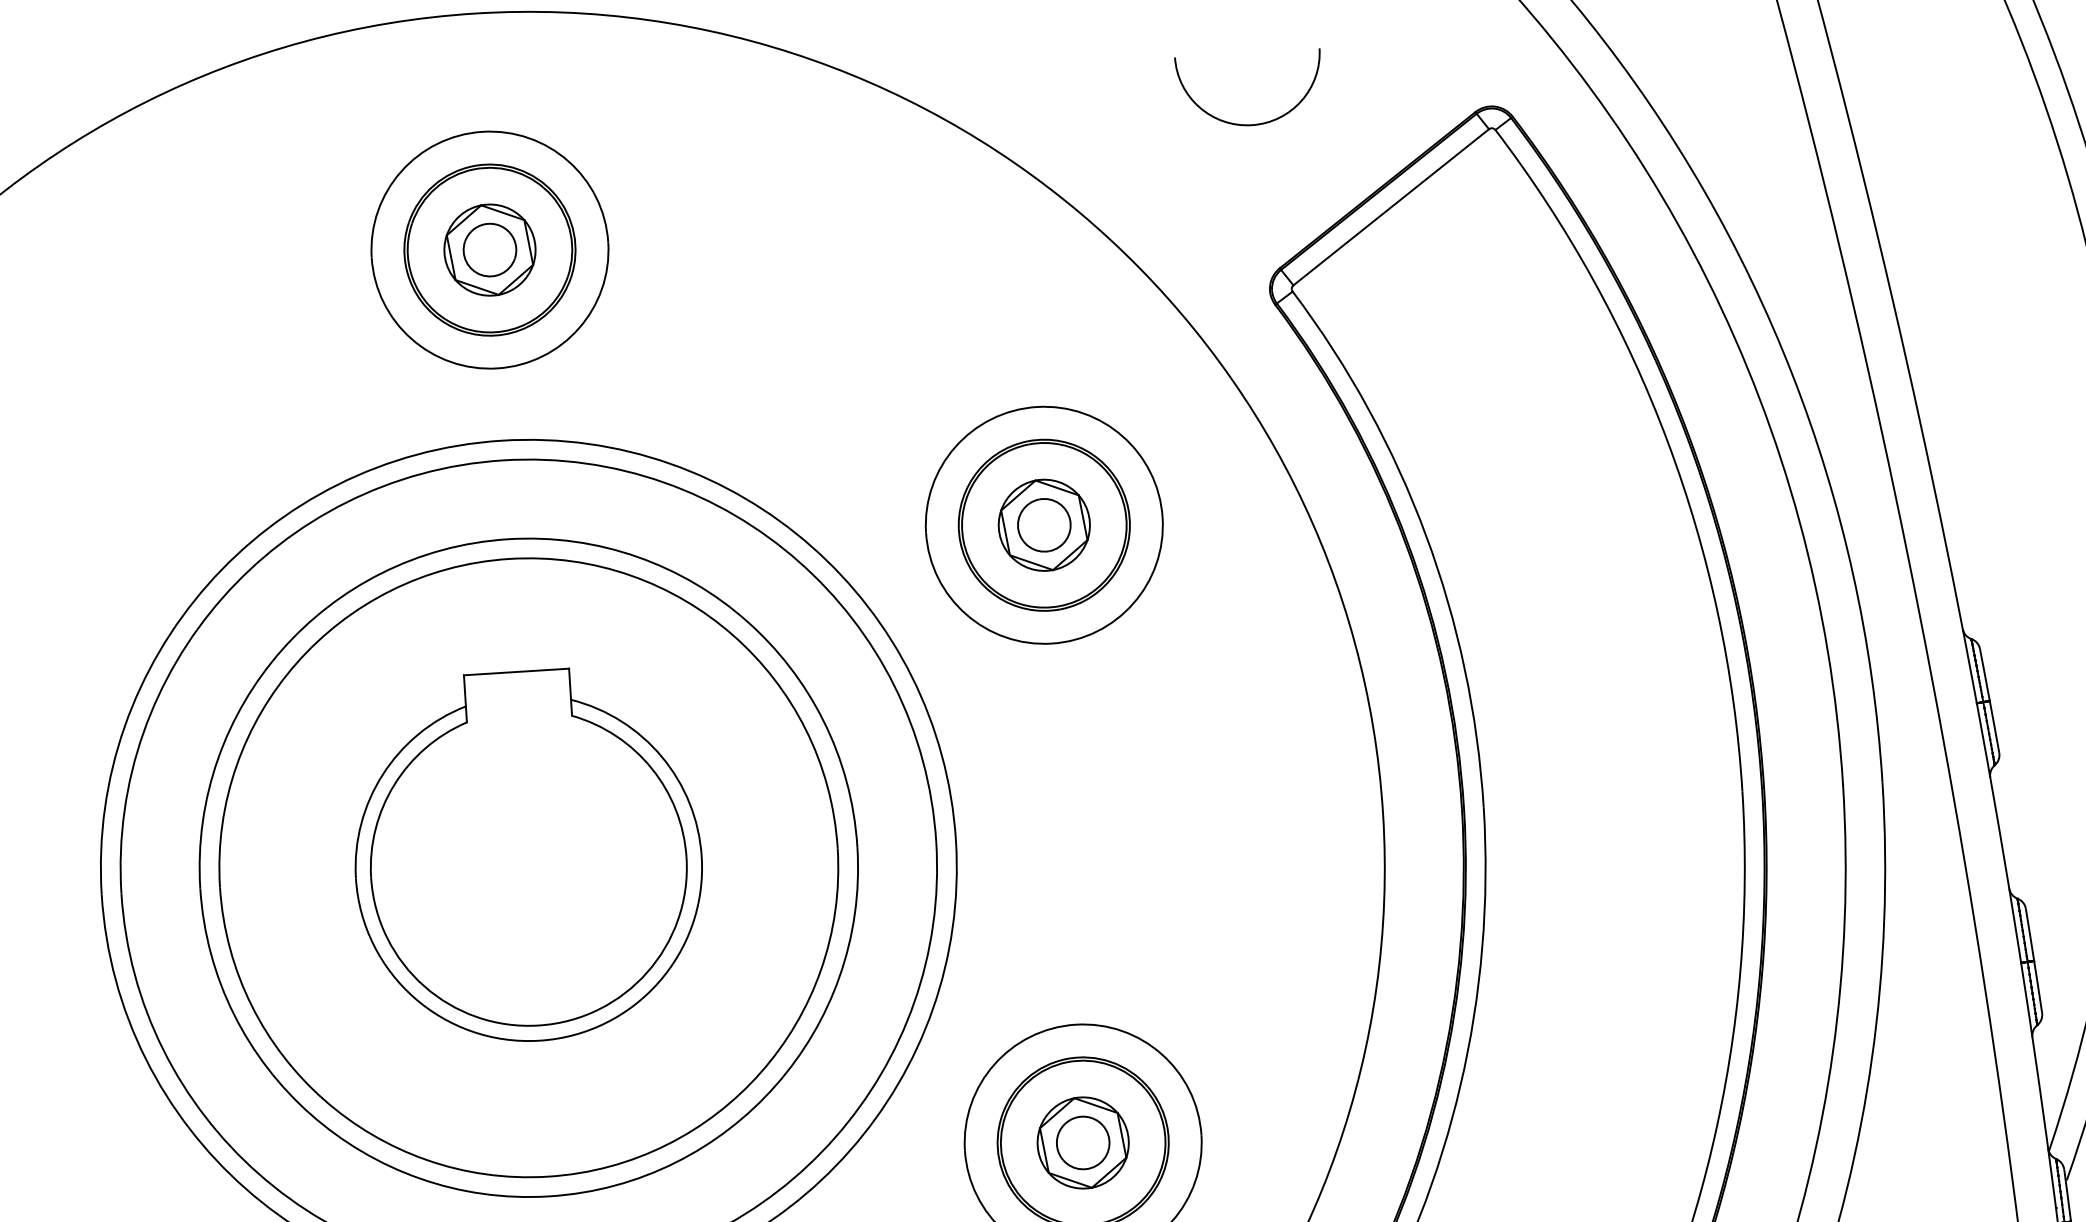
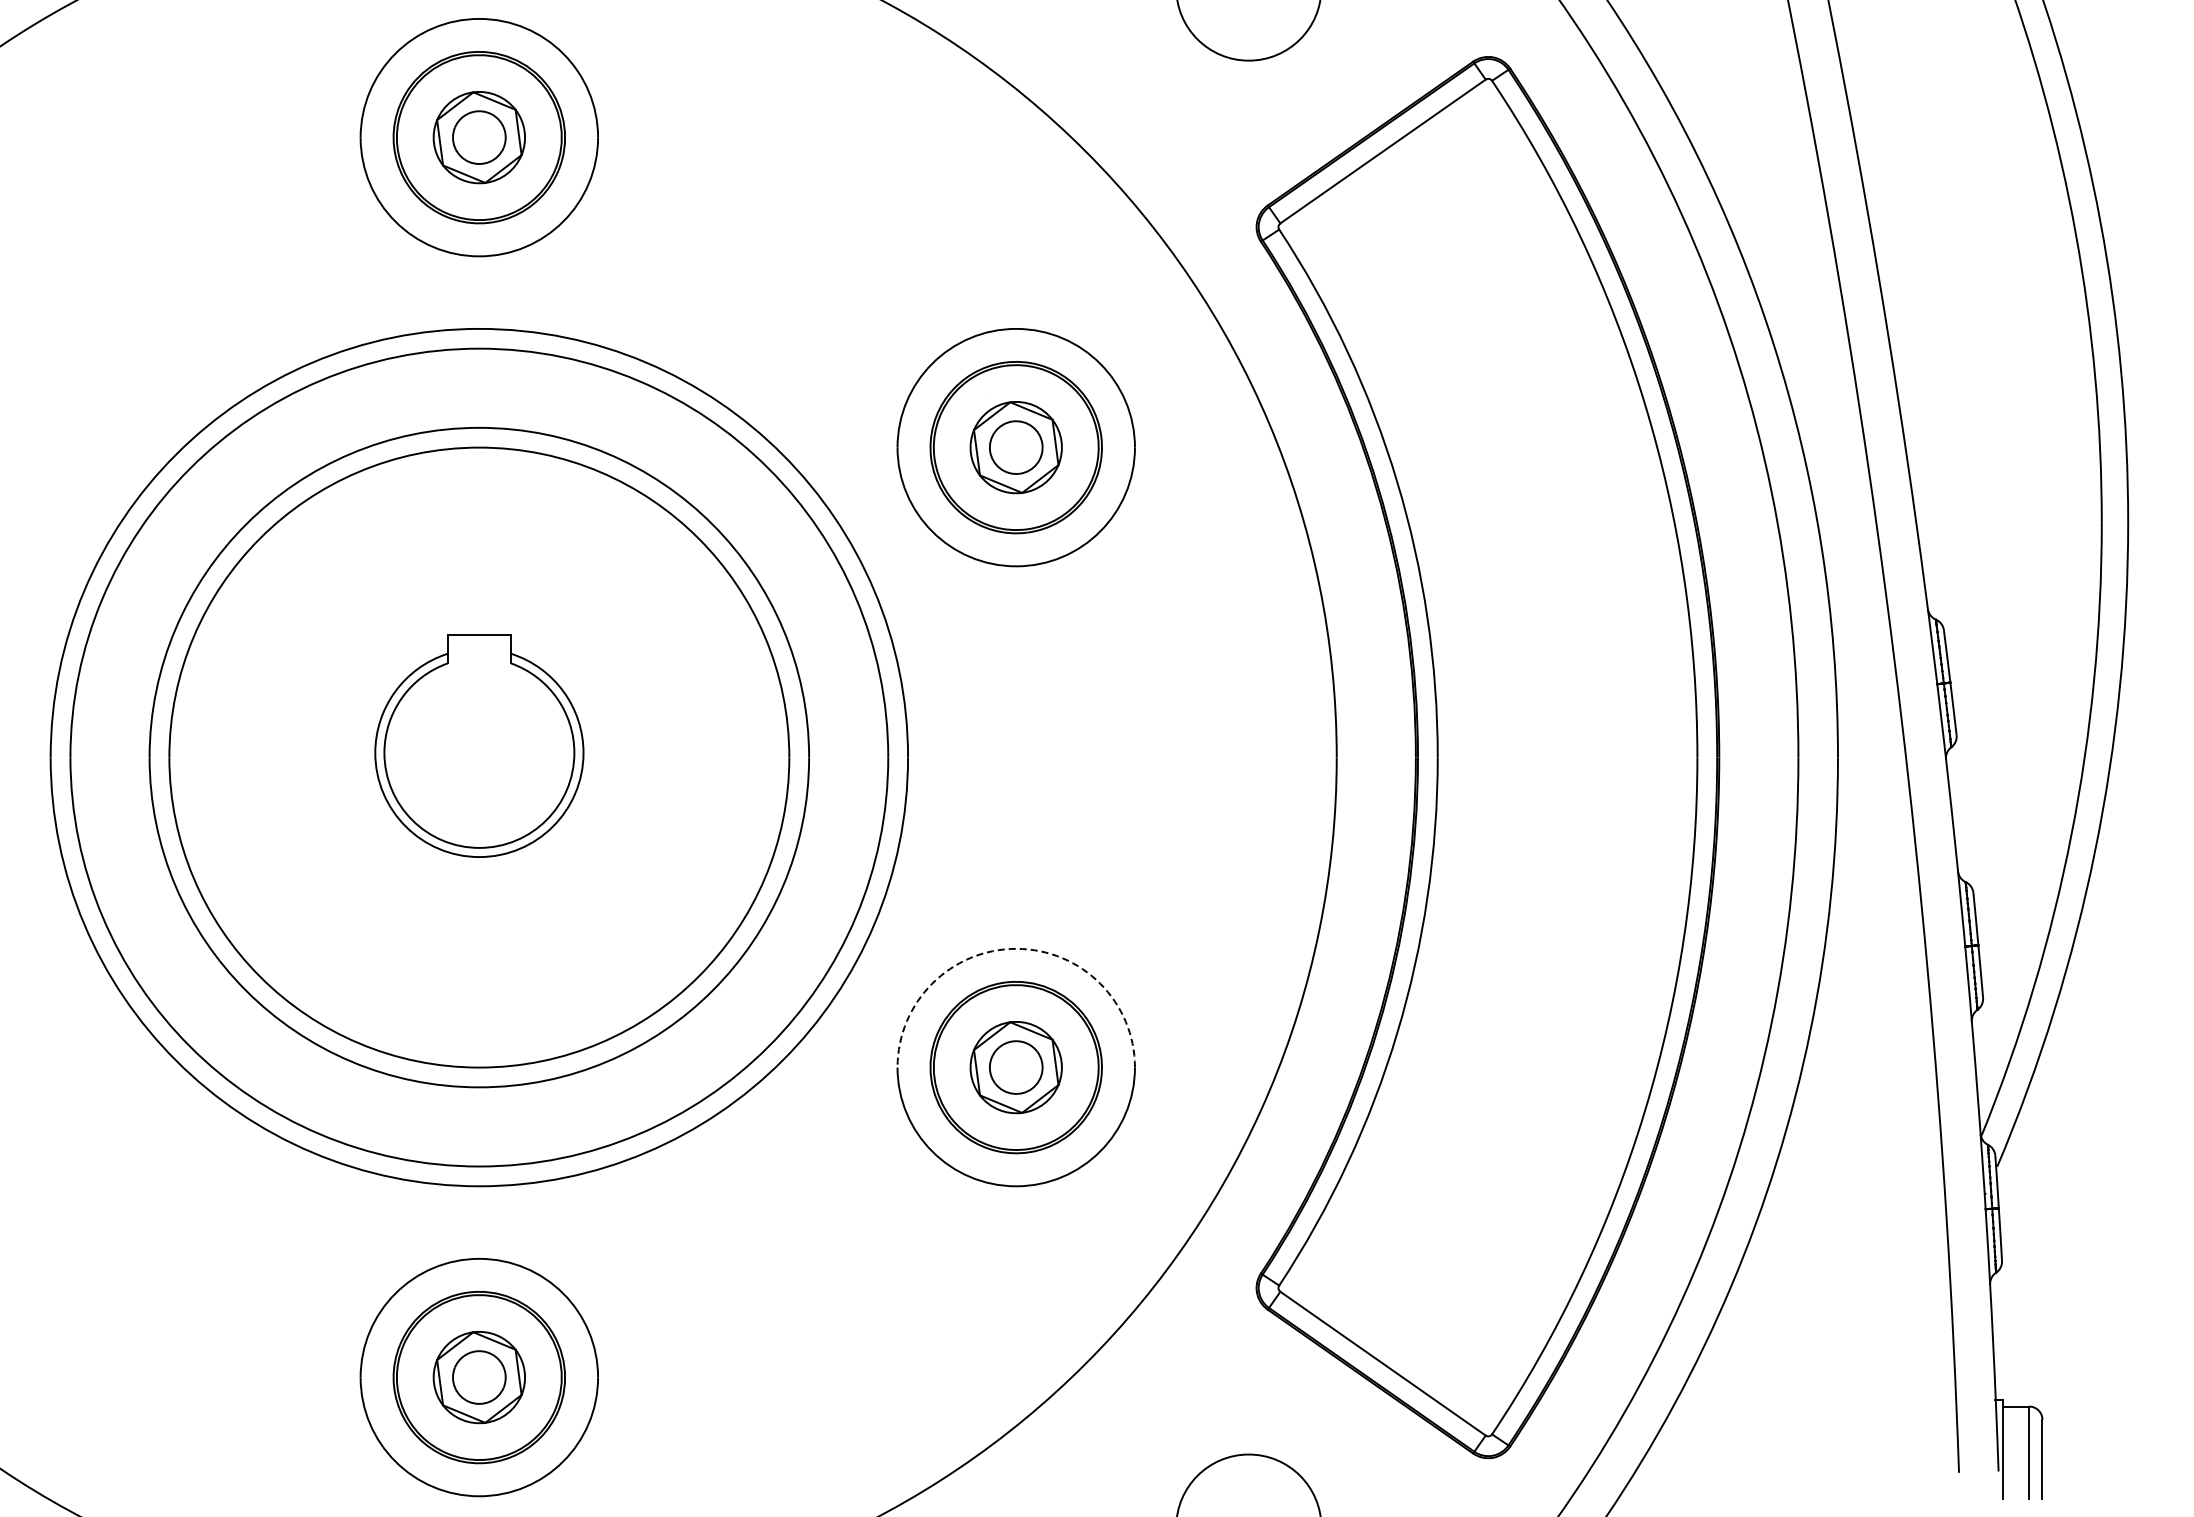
part: (528, 855) -> (479, 745), size x0.6
arc: (1075, 1024) -> (1016, 948), solid -> dashed

